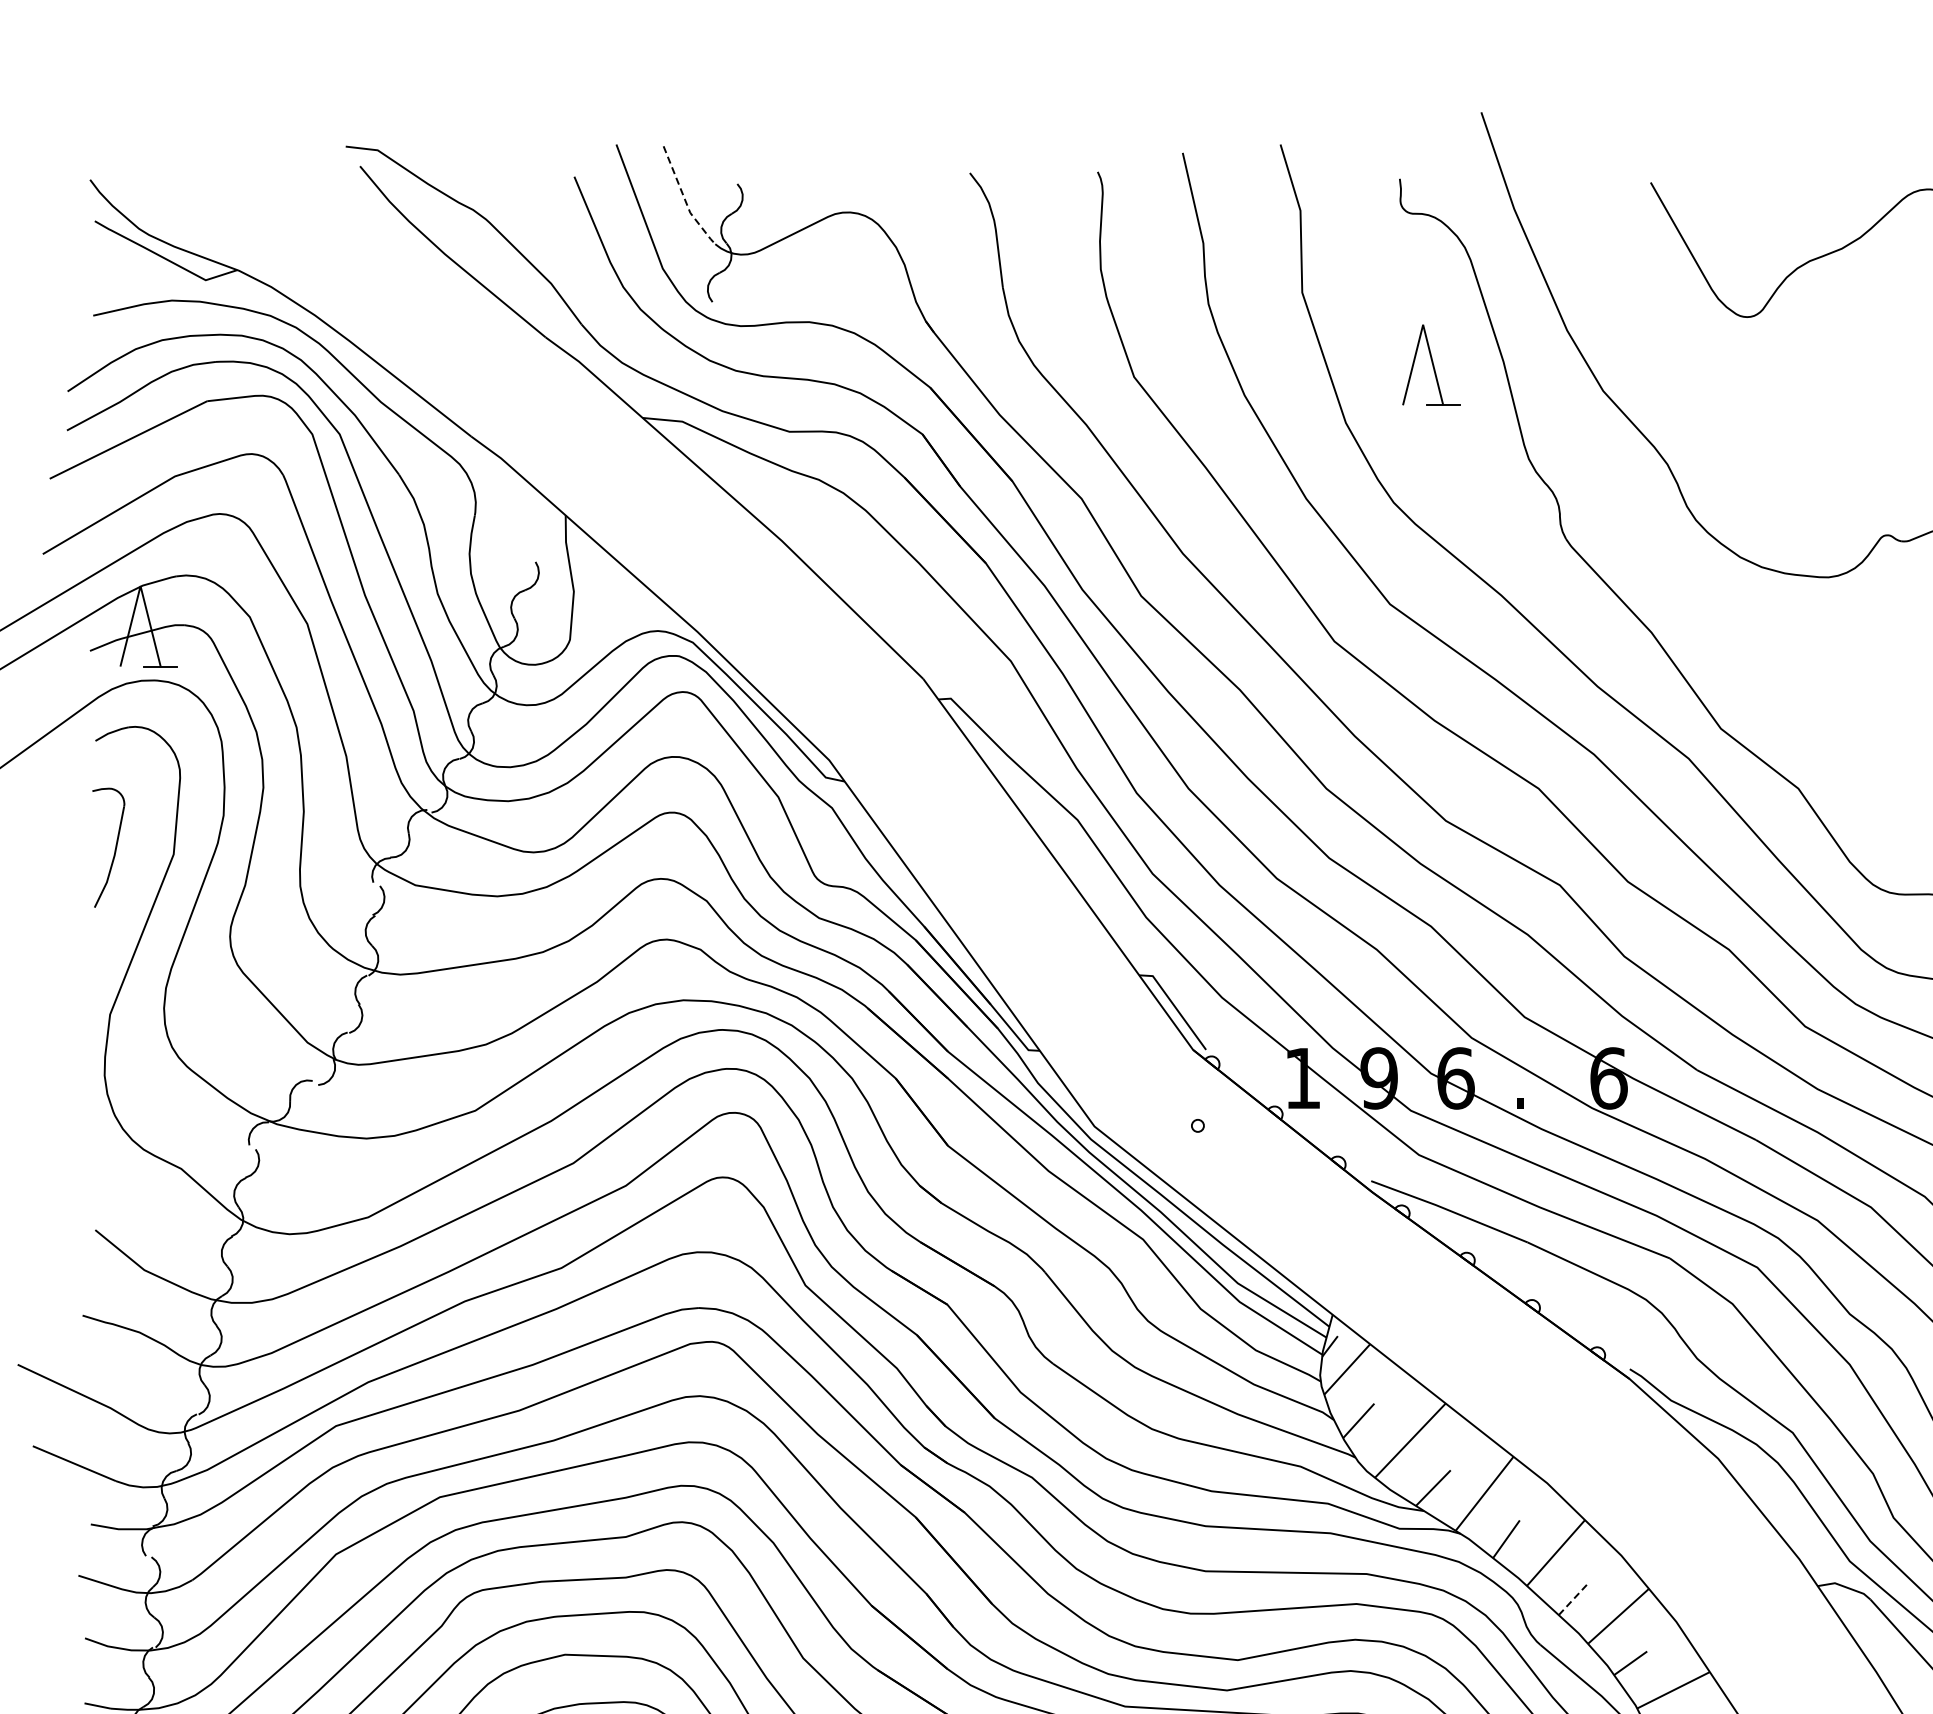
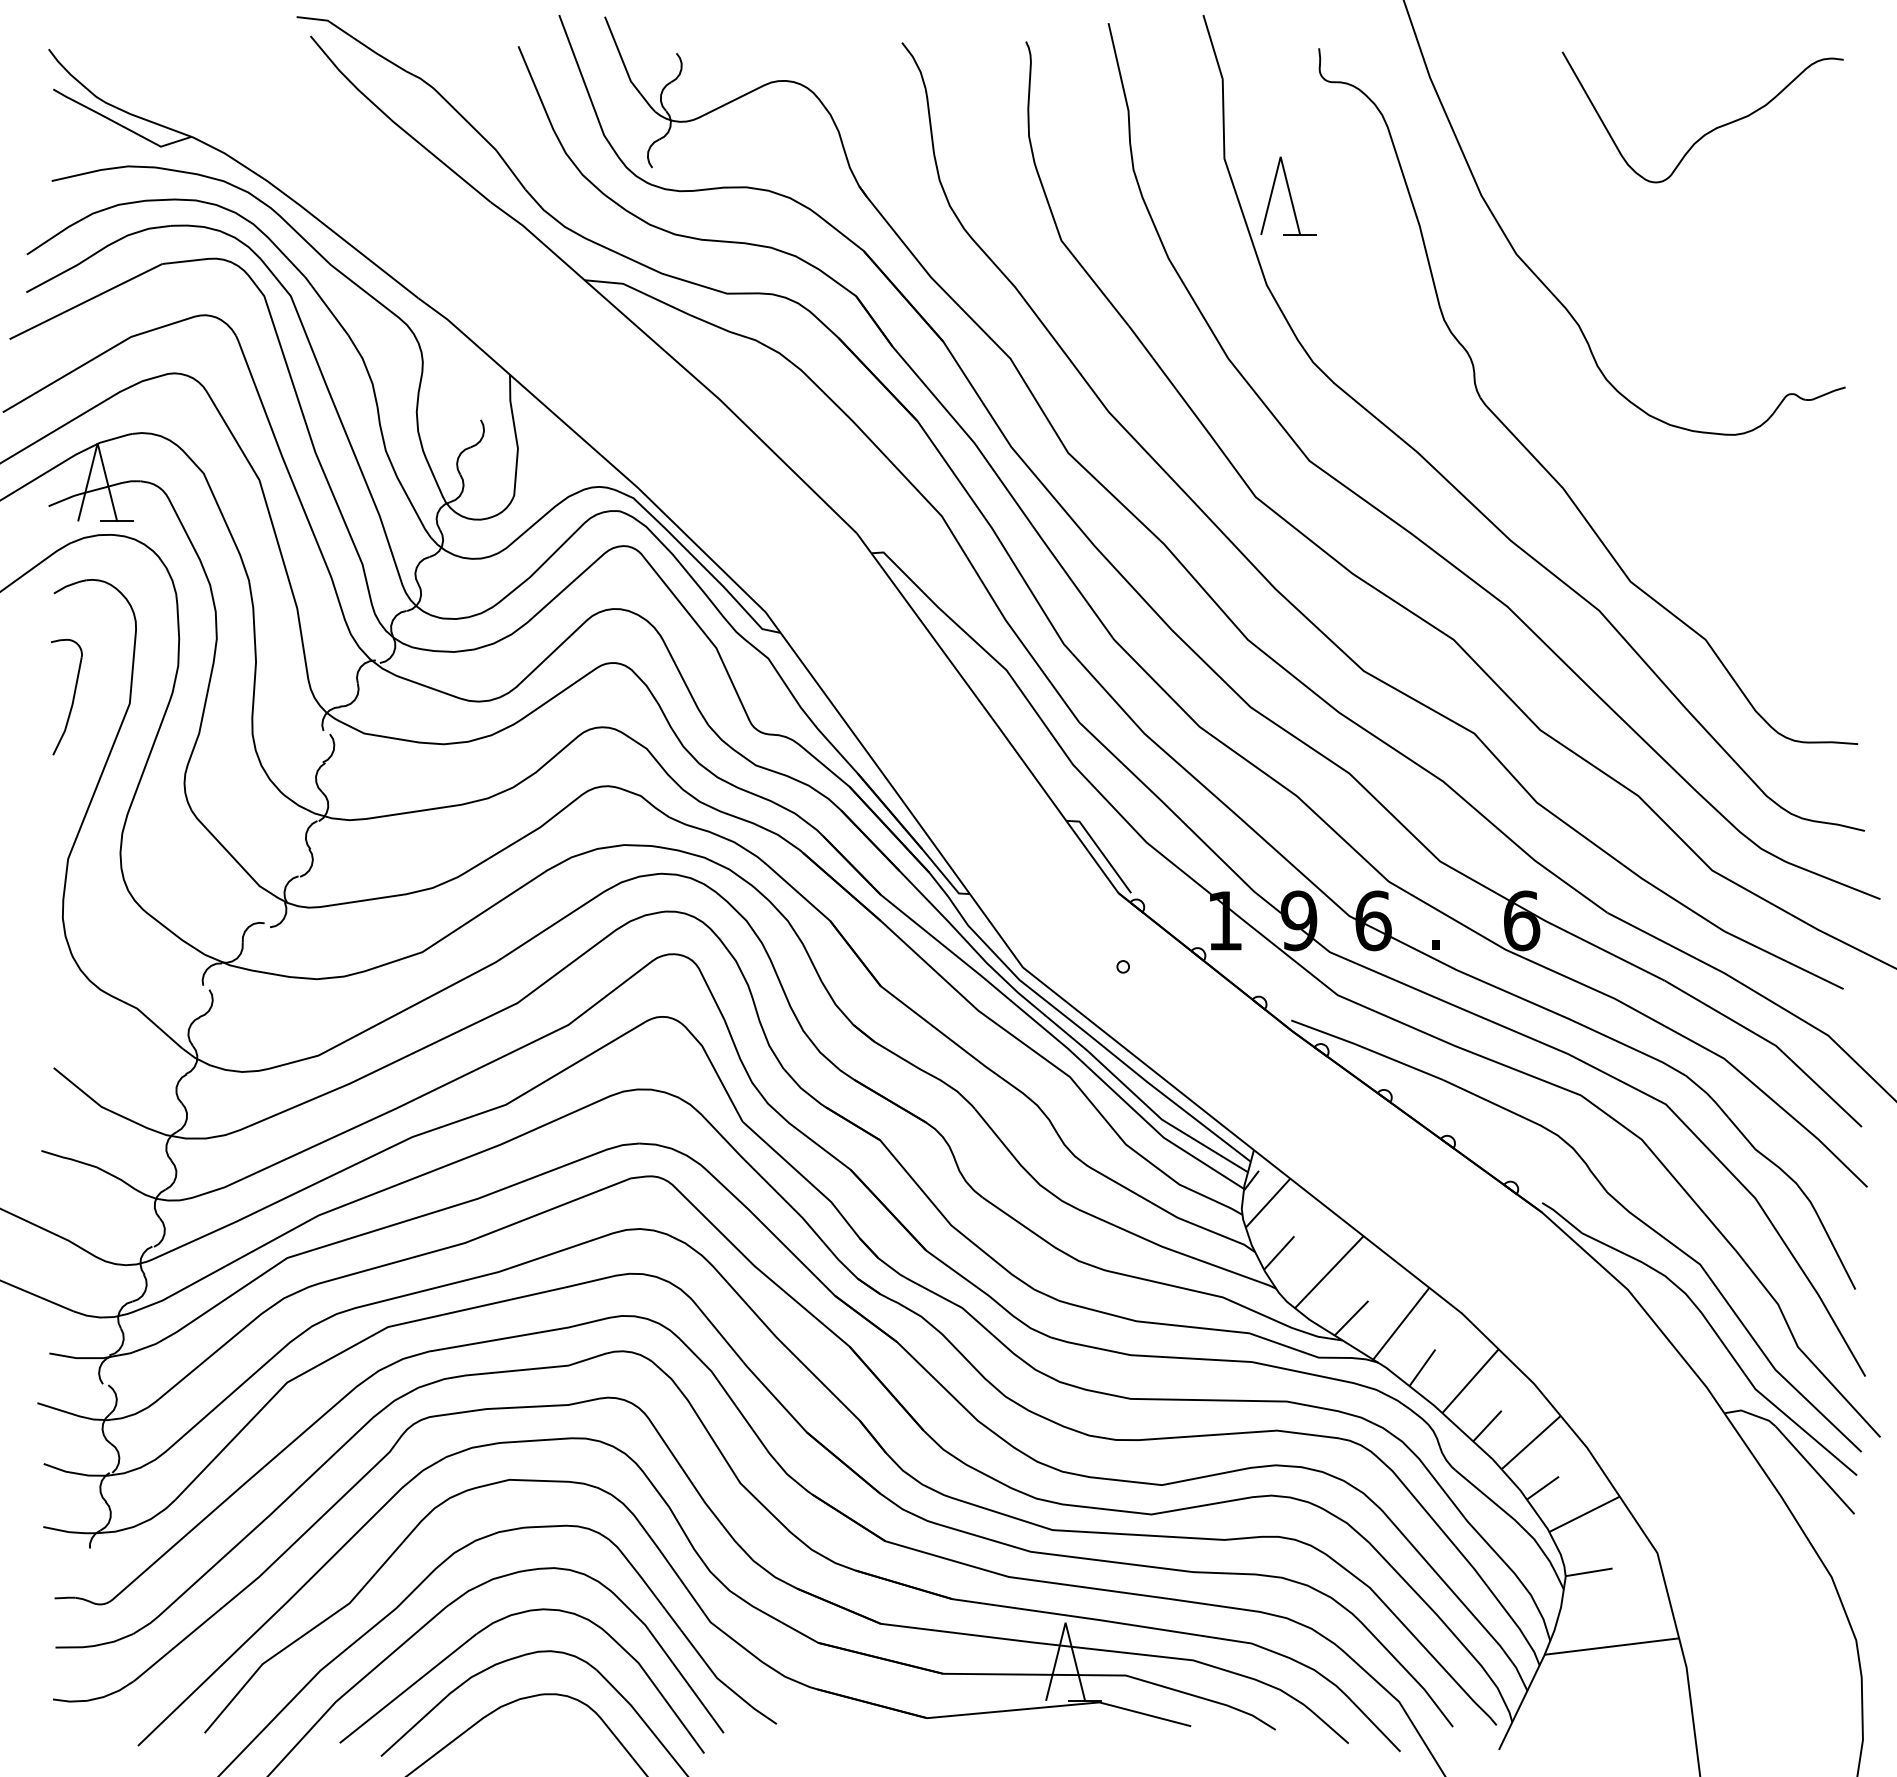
line: (684, 199) -> (625, 68), dashed -> solid
part: (1431, 364) -> (1288, 195), moved
line: (1573, 1599) -> (1487, 1426), dashed -> solid

